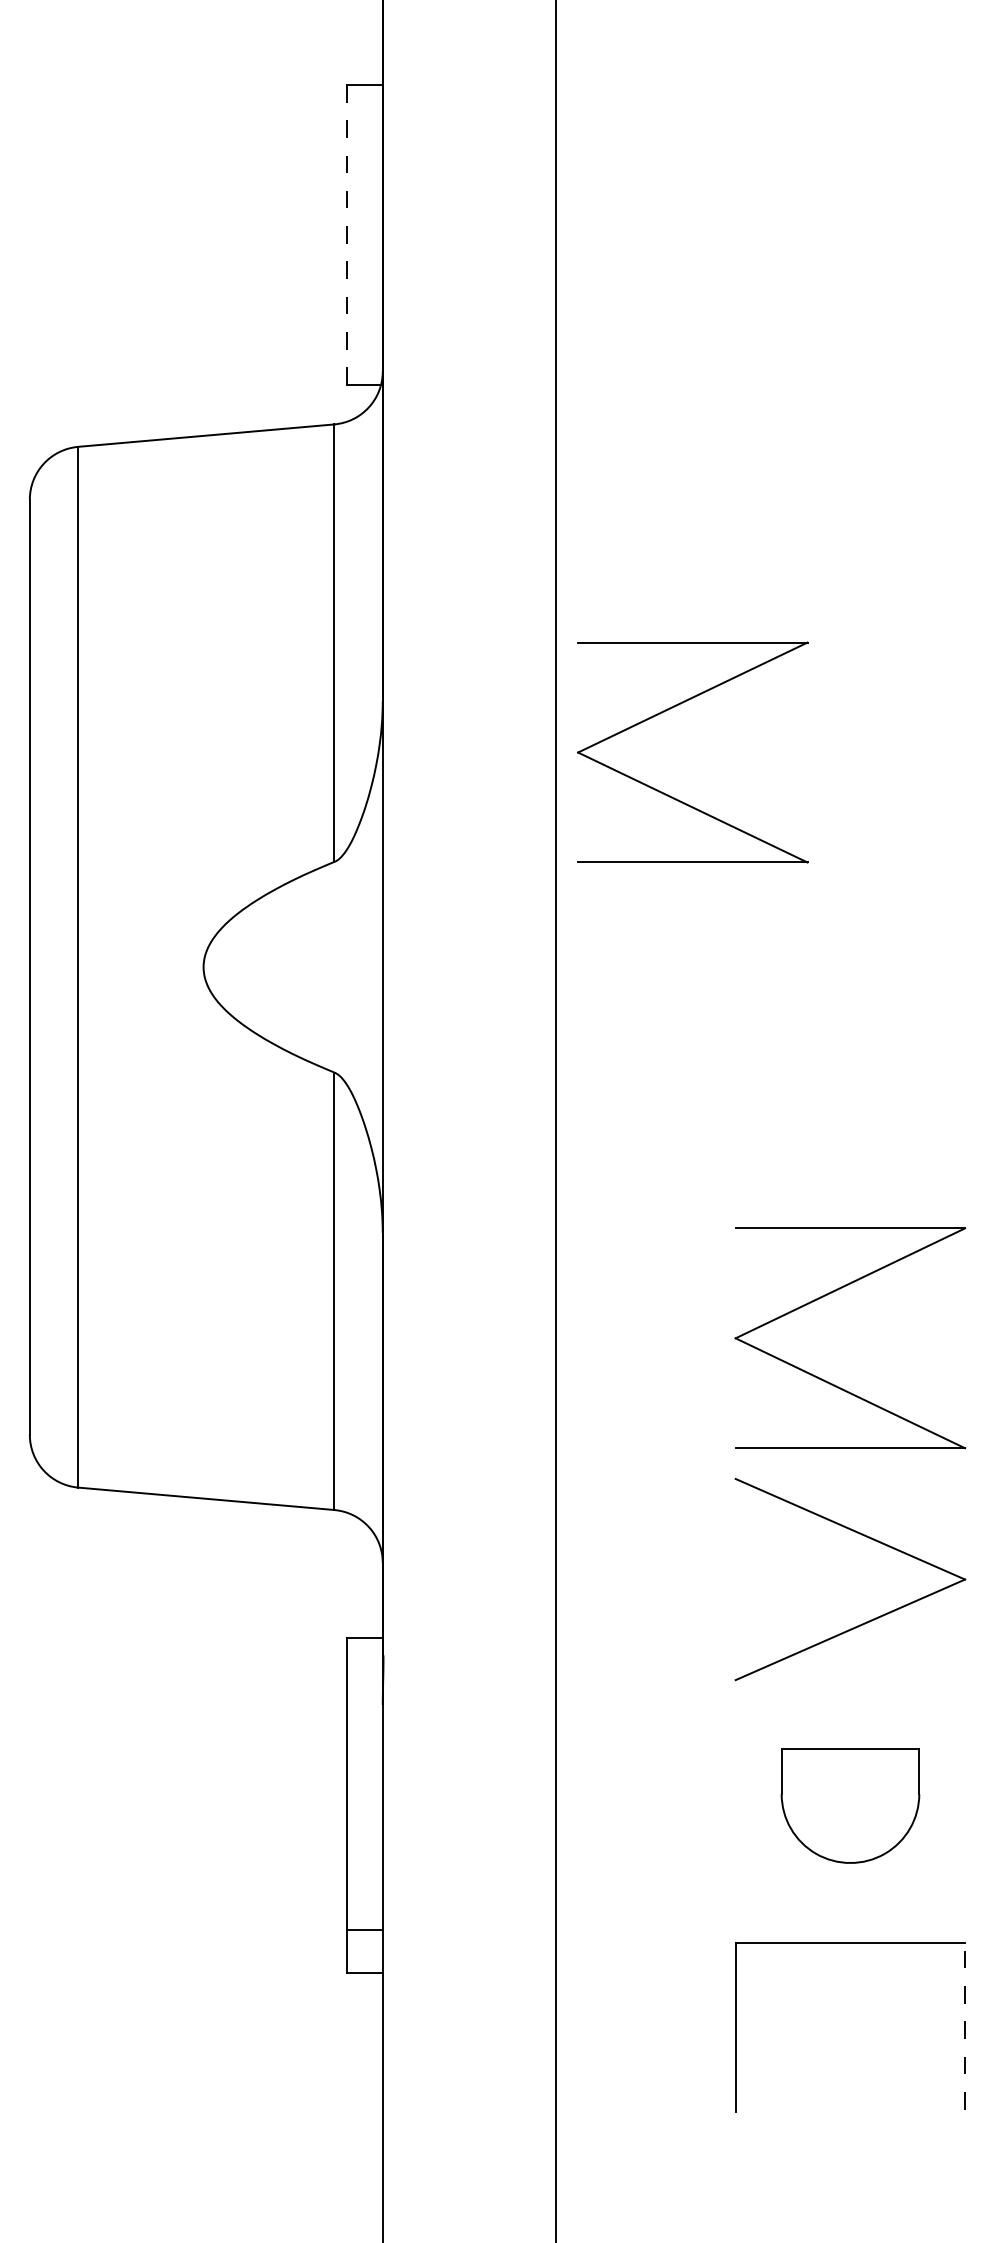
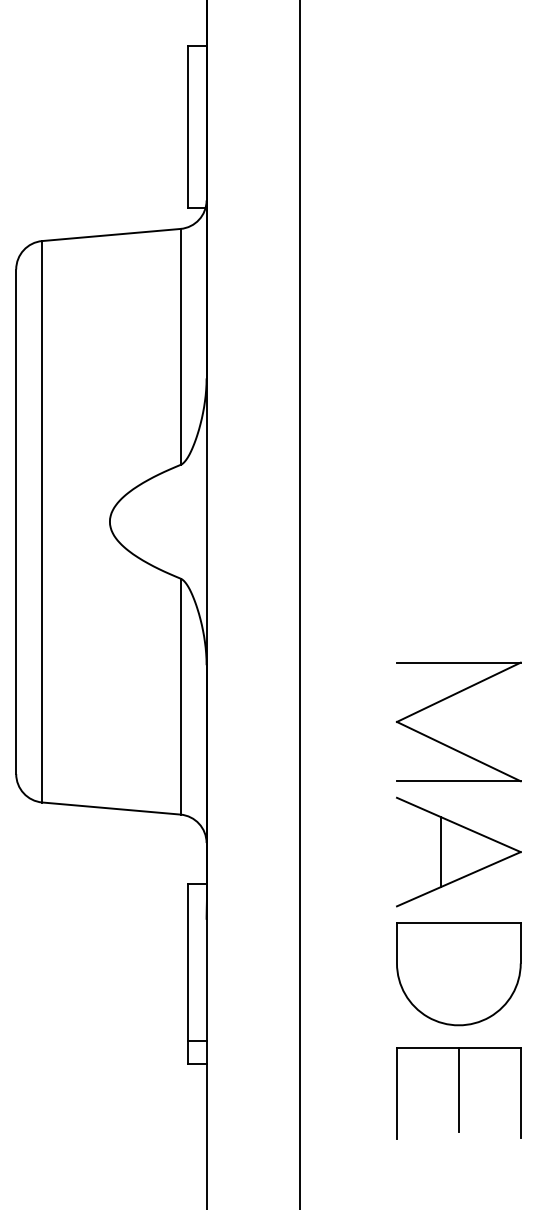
line: (347, 234) -> (187, 126), dashed -> solid
part: (669, 710) -> (361, 383), removed
line: (818, 1580) -> (441, 852), added
part: (849, 1806) -> (458, 974), size x1.67
line: (849, 2019) -> (458, 1089), added
line: (964, 2025) -> (520, 1092), dashed -> solid

